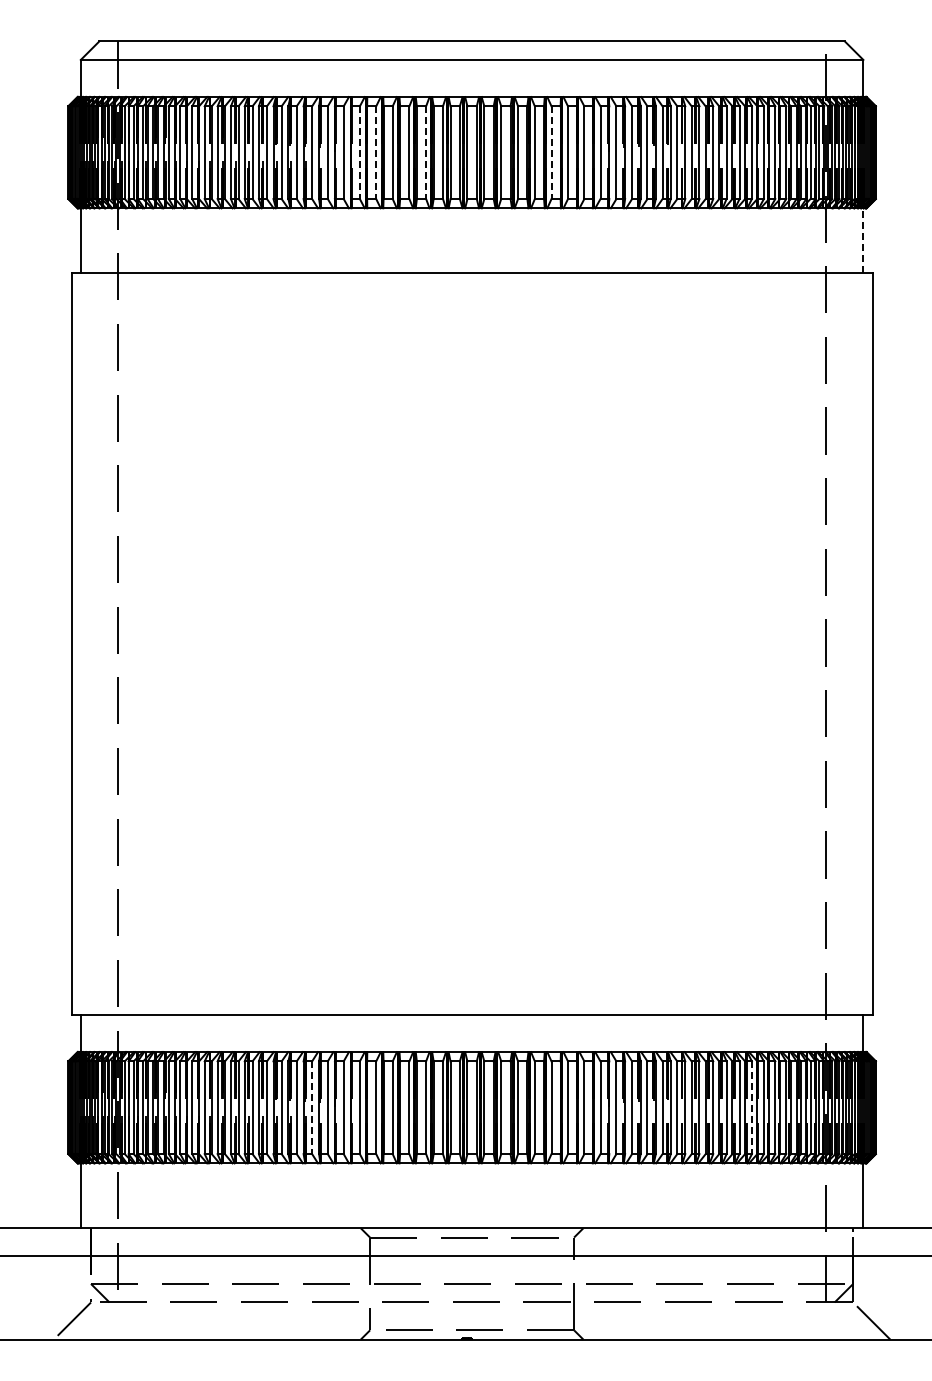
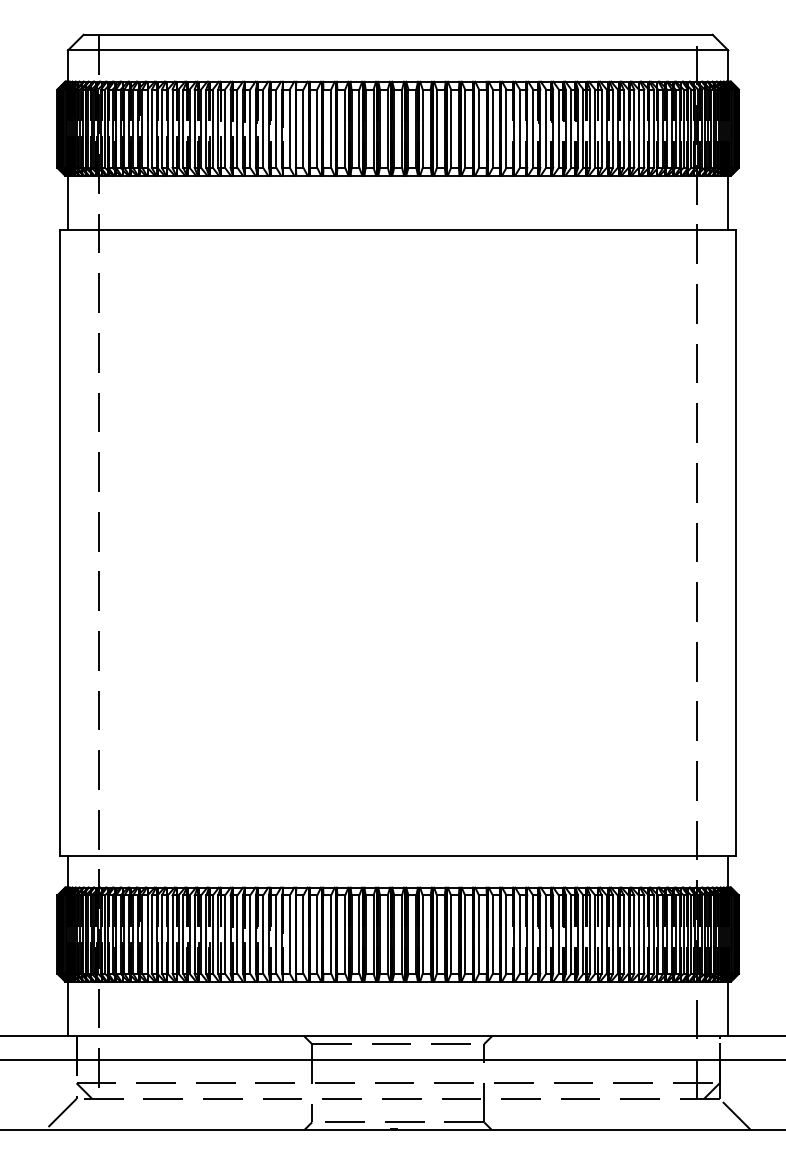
line: (359, 153) -> (303, 129), dashed -> solid
line: (376, 153) -> (317, 129), dashed -> solid
line: (426, 153) -> (359, 129), dashed -> solid
line: (551, 153) -> (465, 129), dashed -> solid
line: (863, 240) -> (728, 202), dashed -> solid
line: (312, 1108) -> (263, 935), dashed -> solid
line: (751, 1108) -> (633, 935), dashed -> solid

